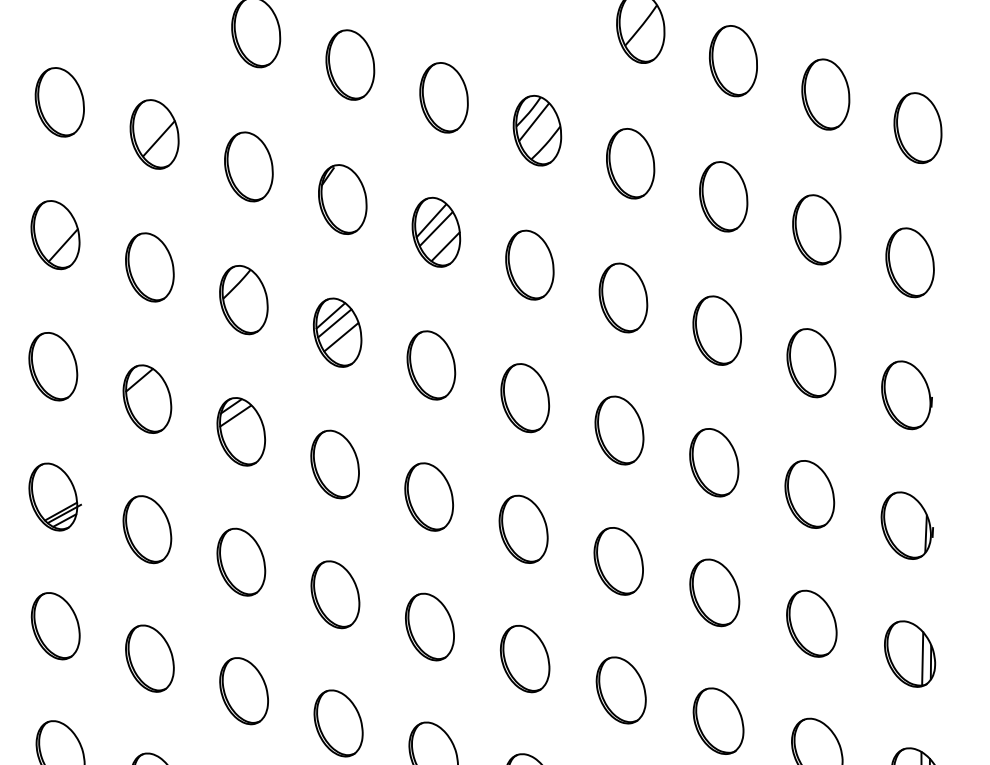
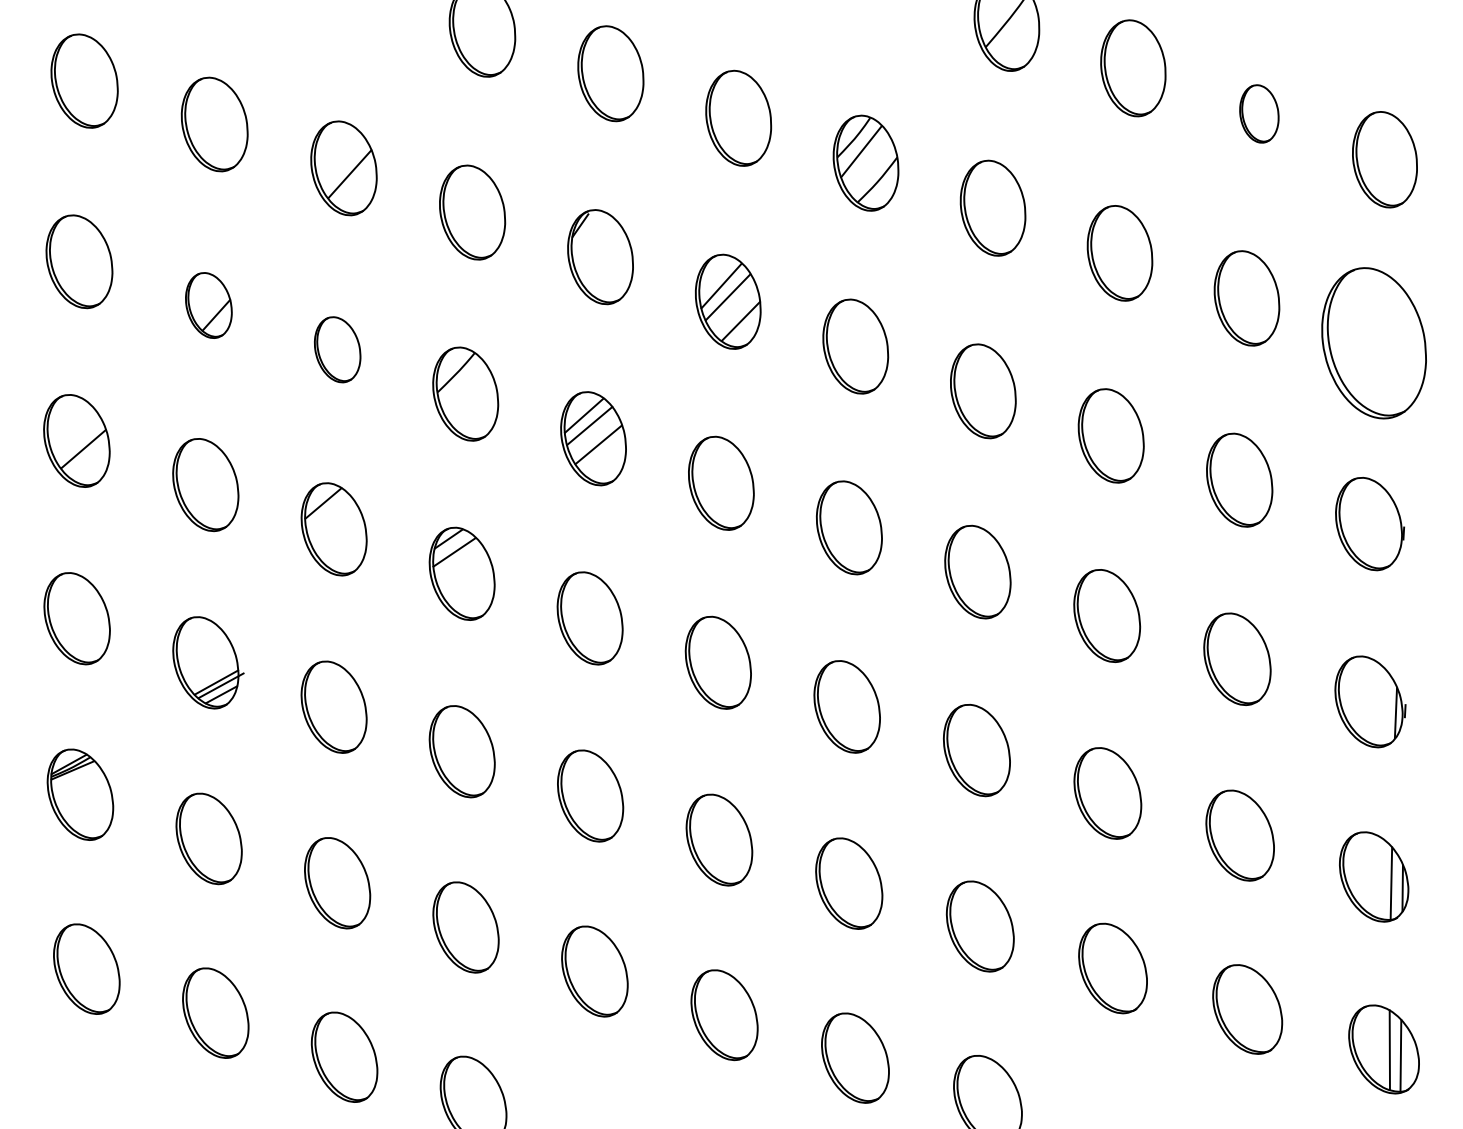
part: (825, 94) -> (1259, 113), size x0.6
part: (55, 235) -> (208, 305), size x0.7
part: (910, 262) -> (1374, 343), size x1.6
part: (149, 267) -> (337, 349), size x0.7

